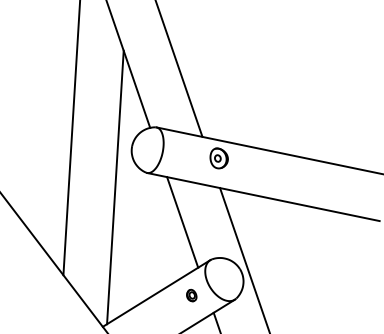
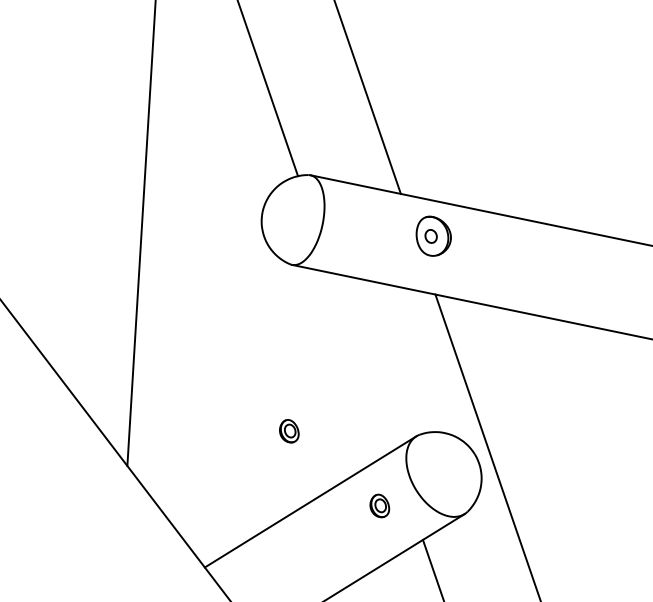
line: (115, 187) -> (229, 293), removed
line: (182, 222) -> (361, 362), removed
part: (145, 257) -> (288, 431), added

